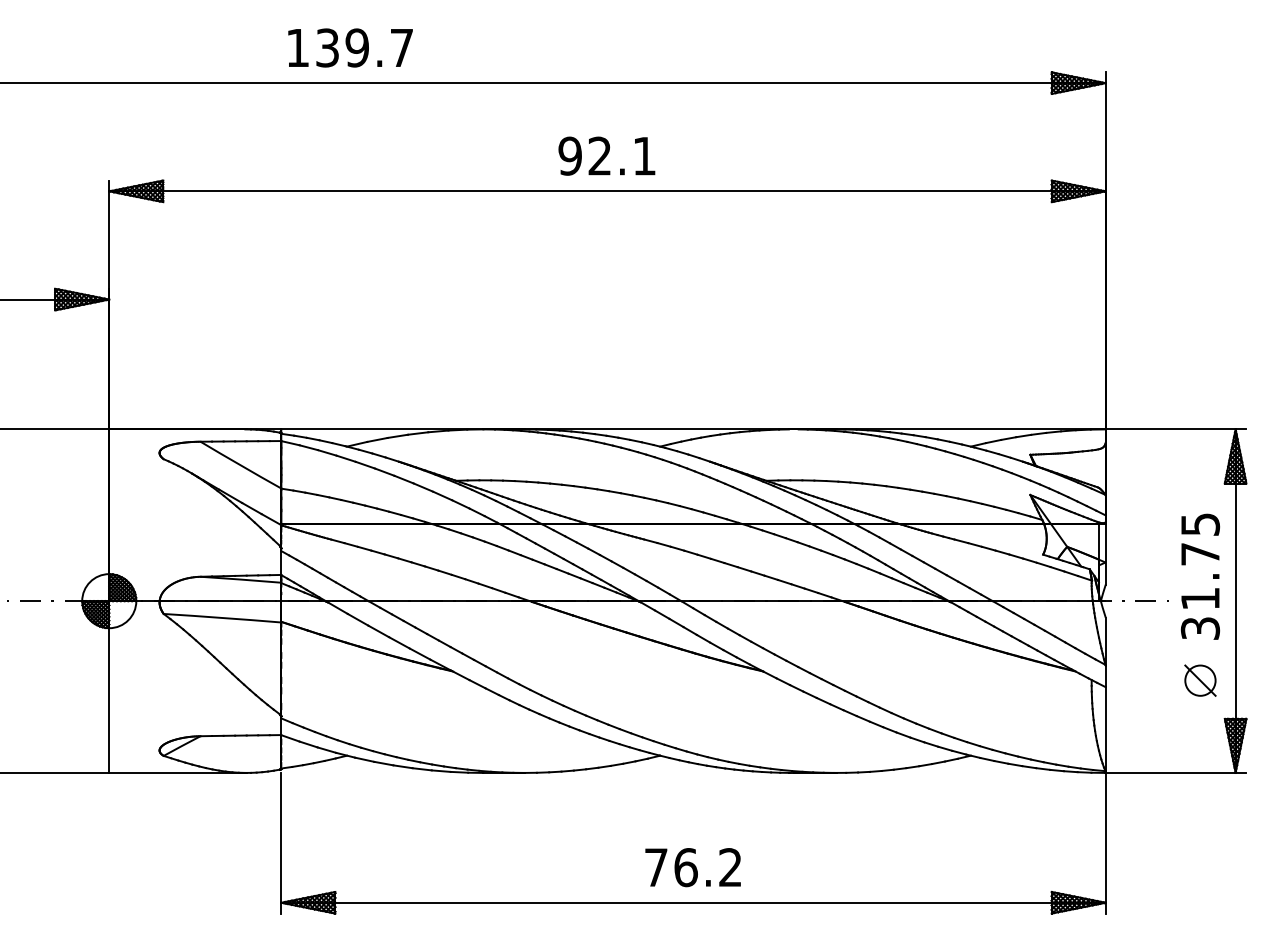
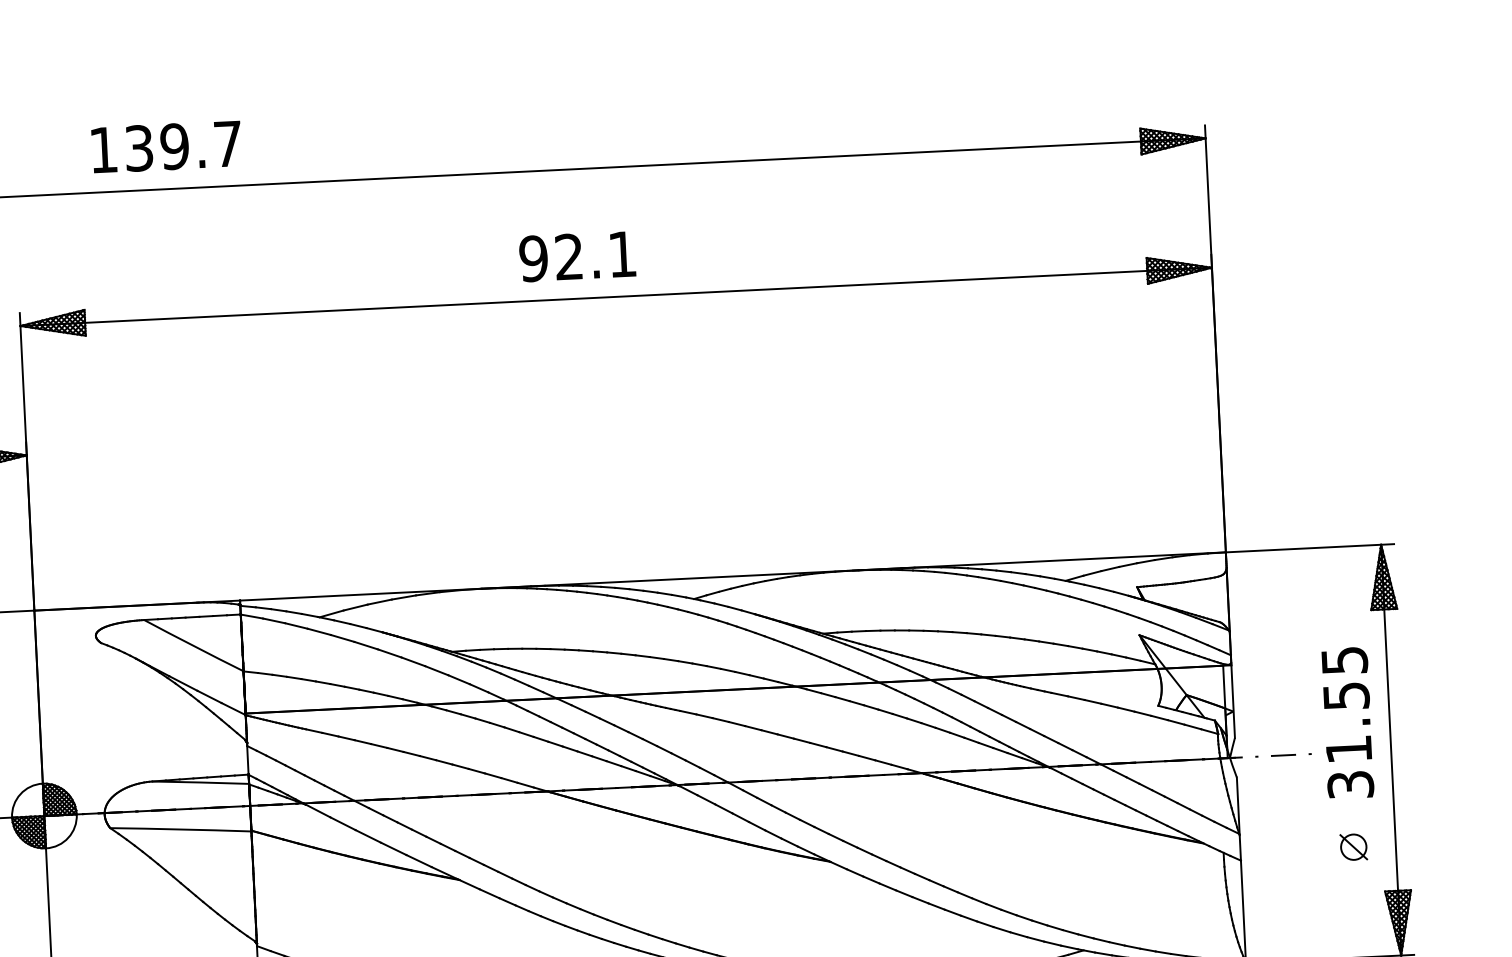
text: (350, 47) -> (166, 146), moved
text: (606, 155) -> (577, 255), moved
text: (1200, 554) -> (1346, 696), 31.75 -> 31.55
part: (1200, 680) -> (1353, 847), size x0.7

